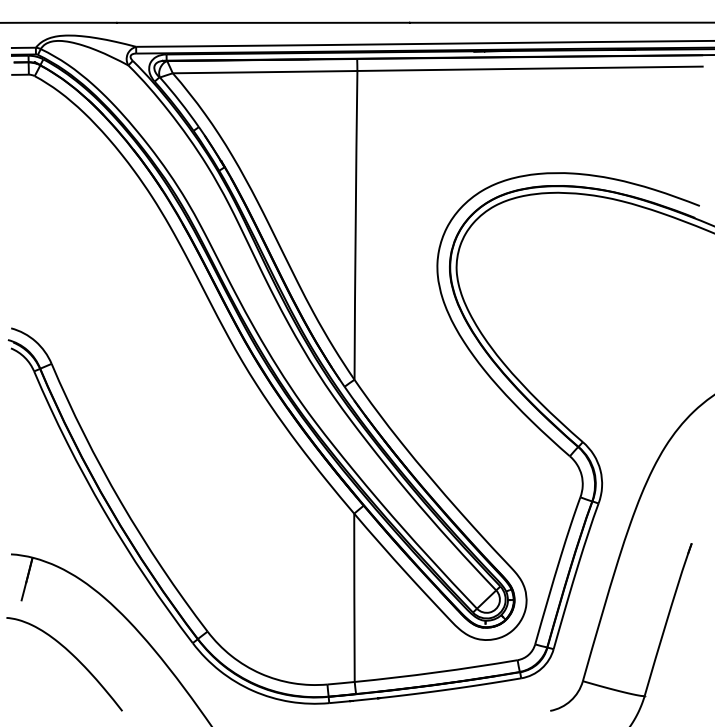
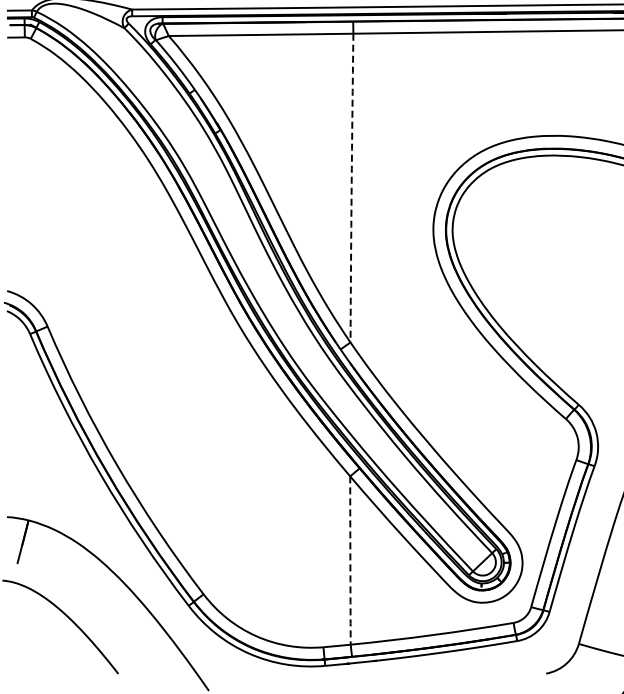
arc: (355, 225) -> (351, 188), solid -> dashed
arc: (354, 597) -> (350, 560), solid -> dashed

